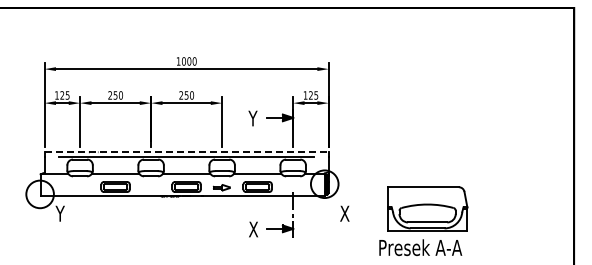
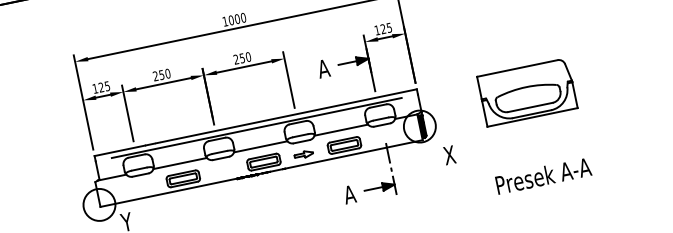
text: (253, 118) -> (323, 68), Y -> A
line: (187, 152) -> (256, 122), dashed -> solid
part: (427, 208) -> (527, 91), moved
text: (253, 229) -> (349, 194), X -> A

